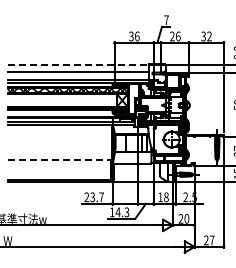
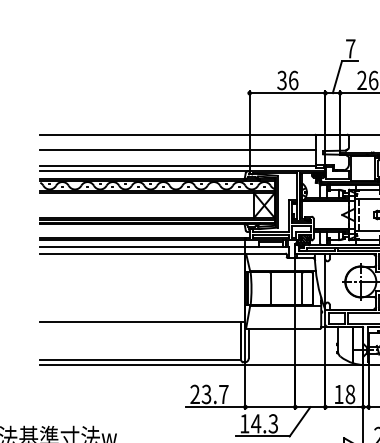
line: (78, 64) -> (178, 135), dashed -> solid
line: (60, 160) -> (143, 322), dashed -> solid

